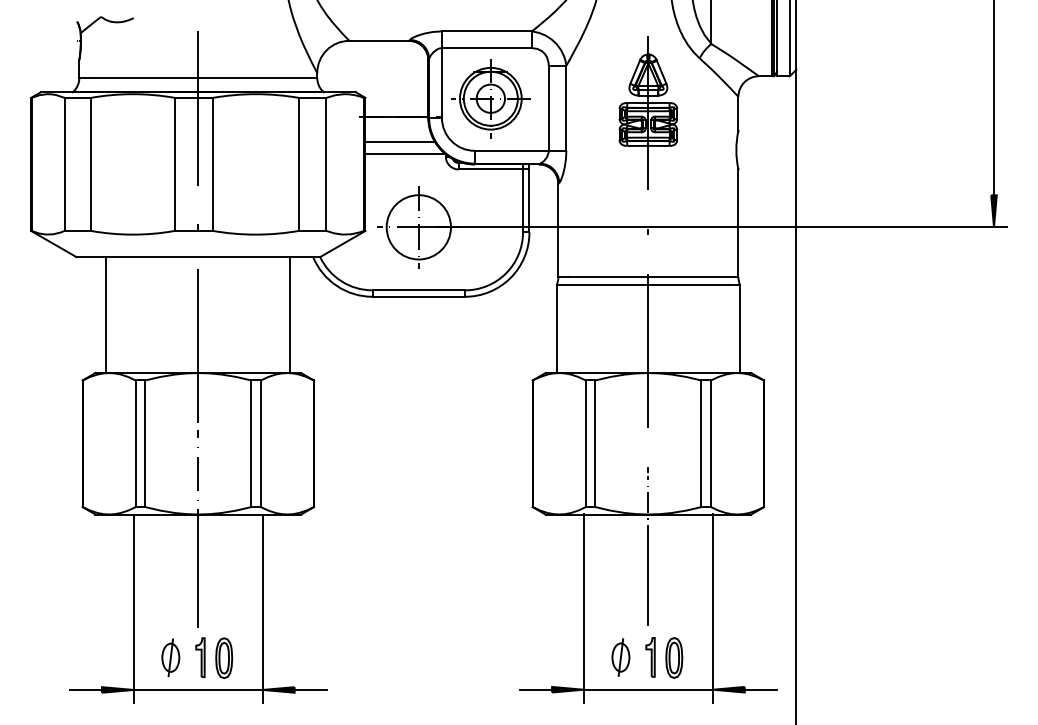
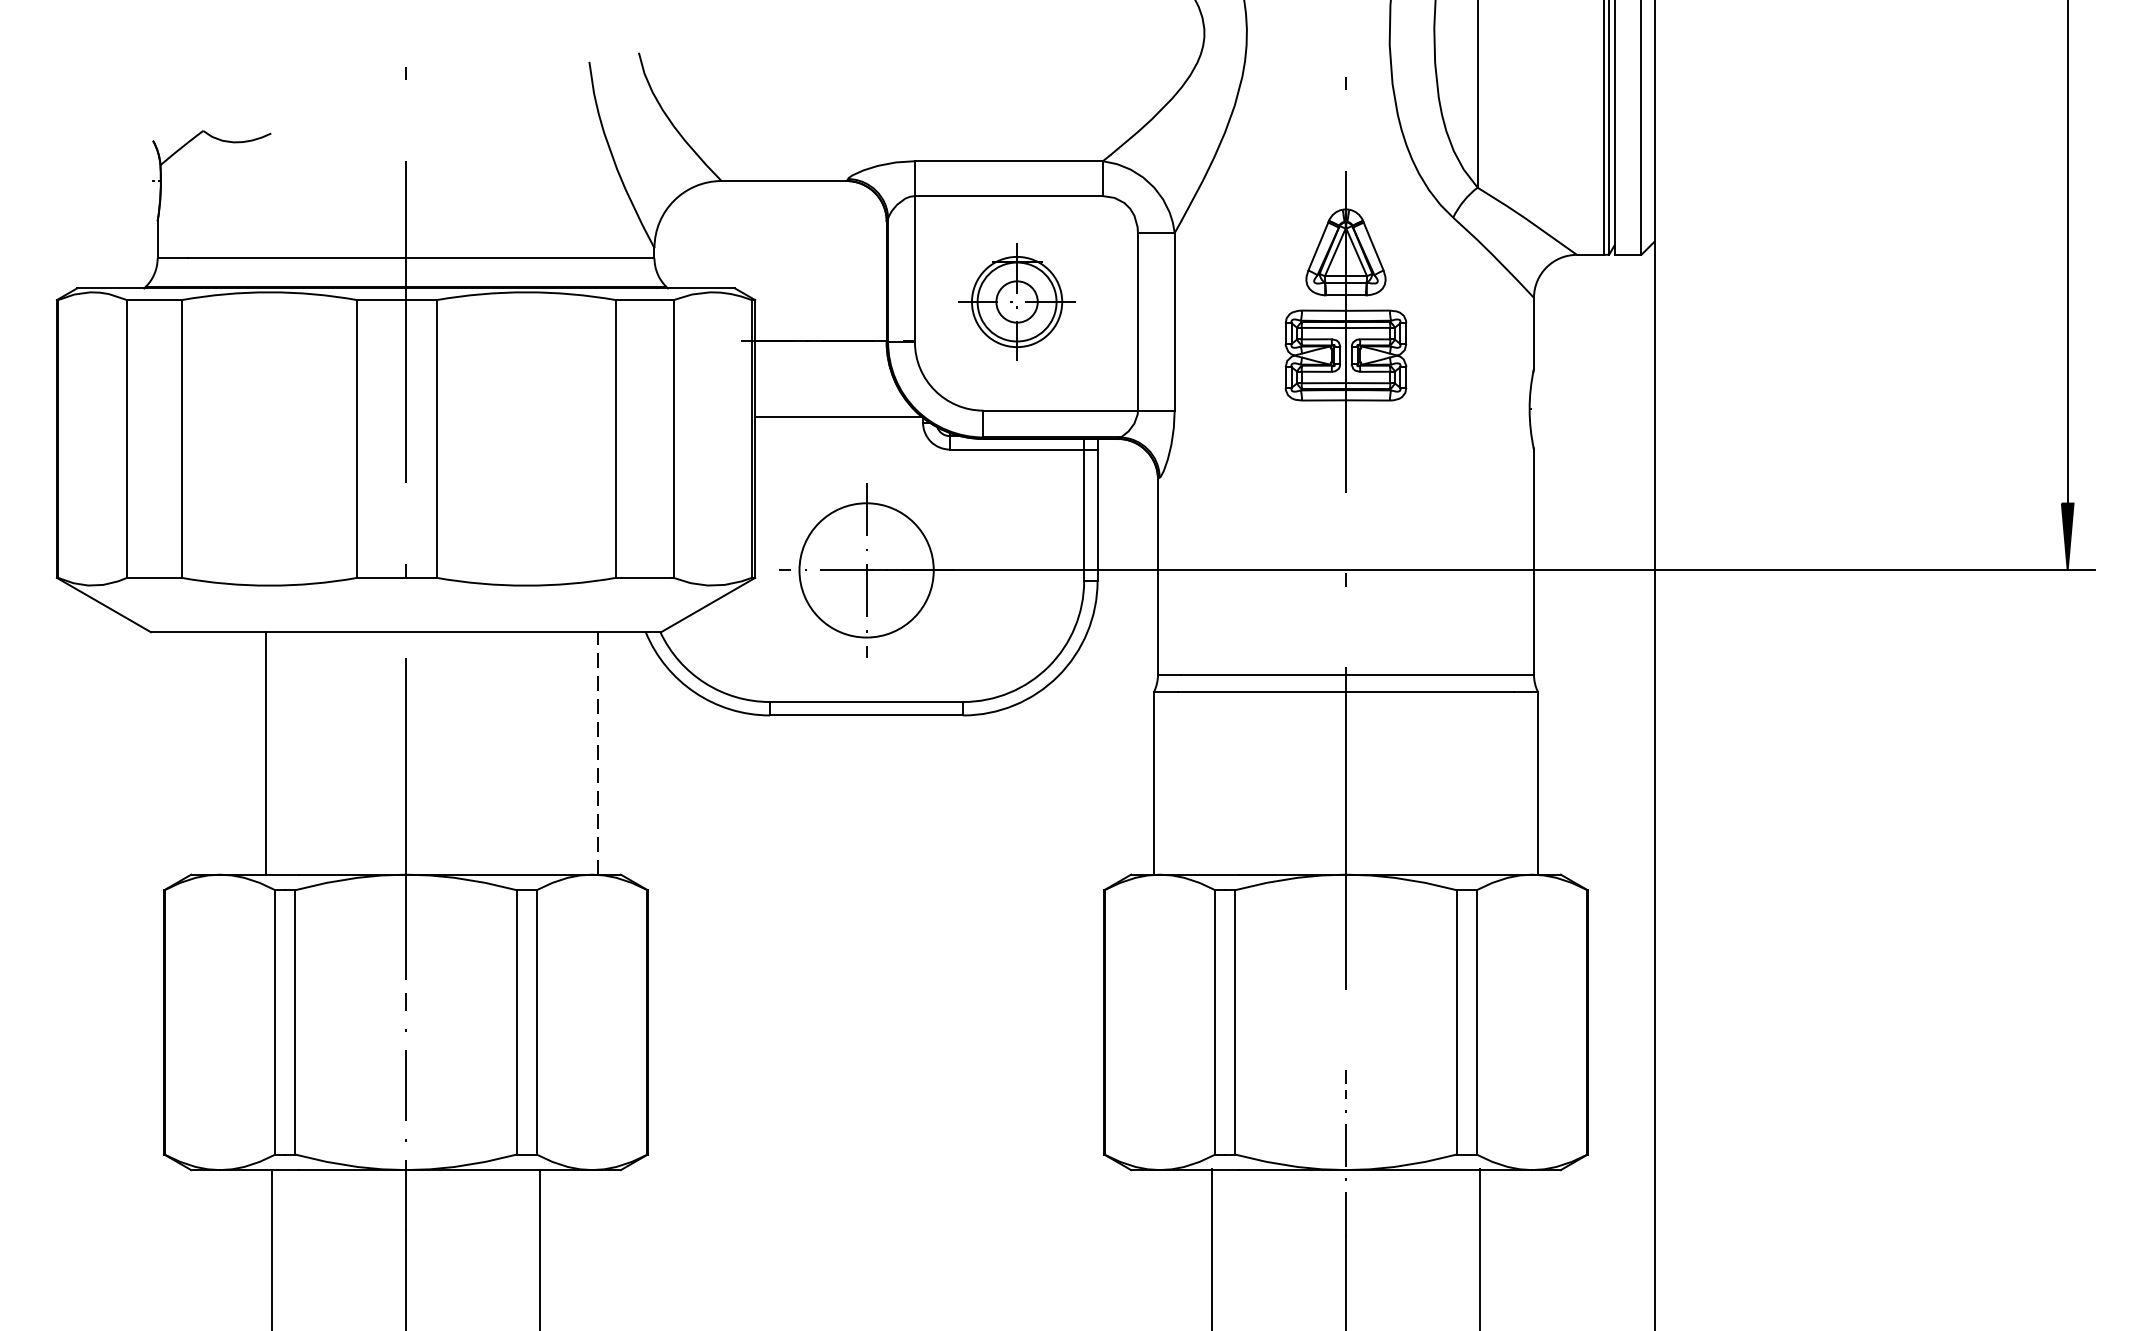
part: (490, 98) -> (1016, 301), size x0.7
line: (399, 141) -> (826, 391), removed
line: (106, 314) -> (266, 752), moved
line: (290, 314) -> (598, 752), solid -> dashed

